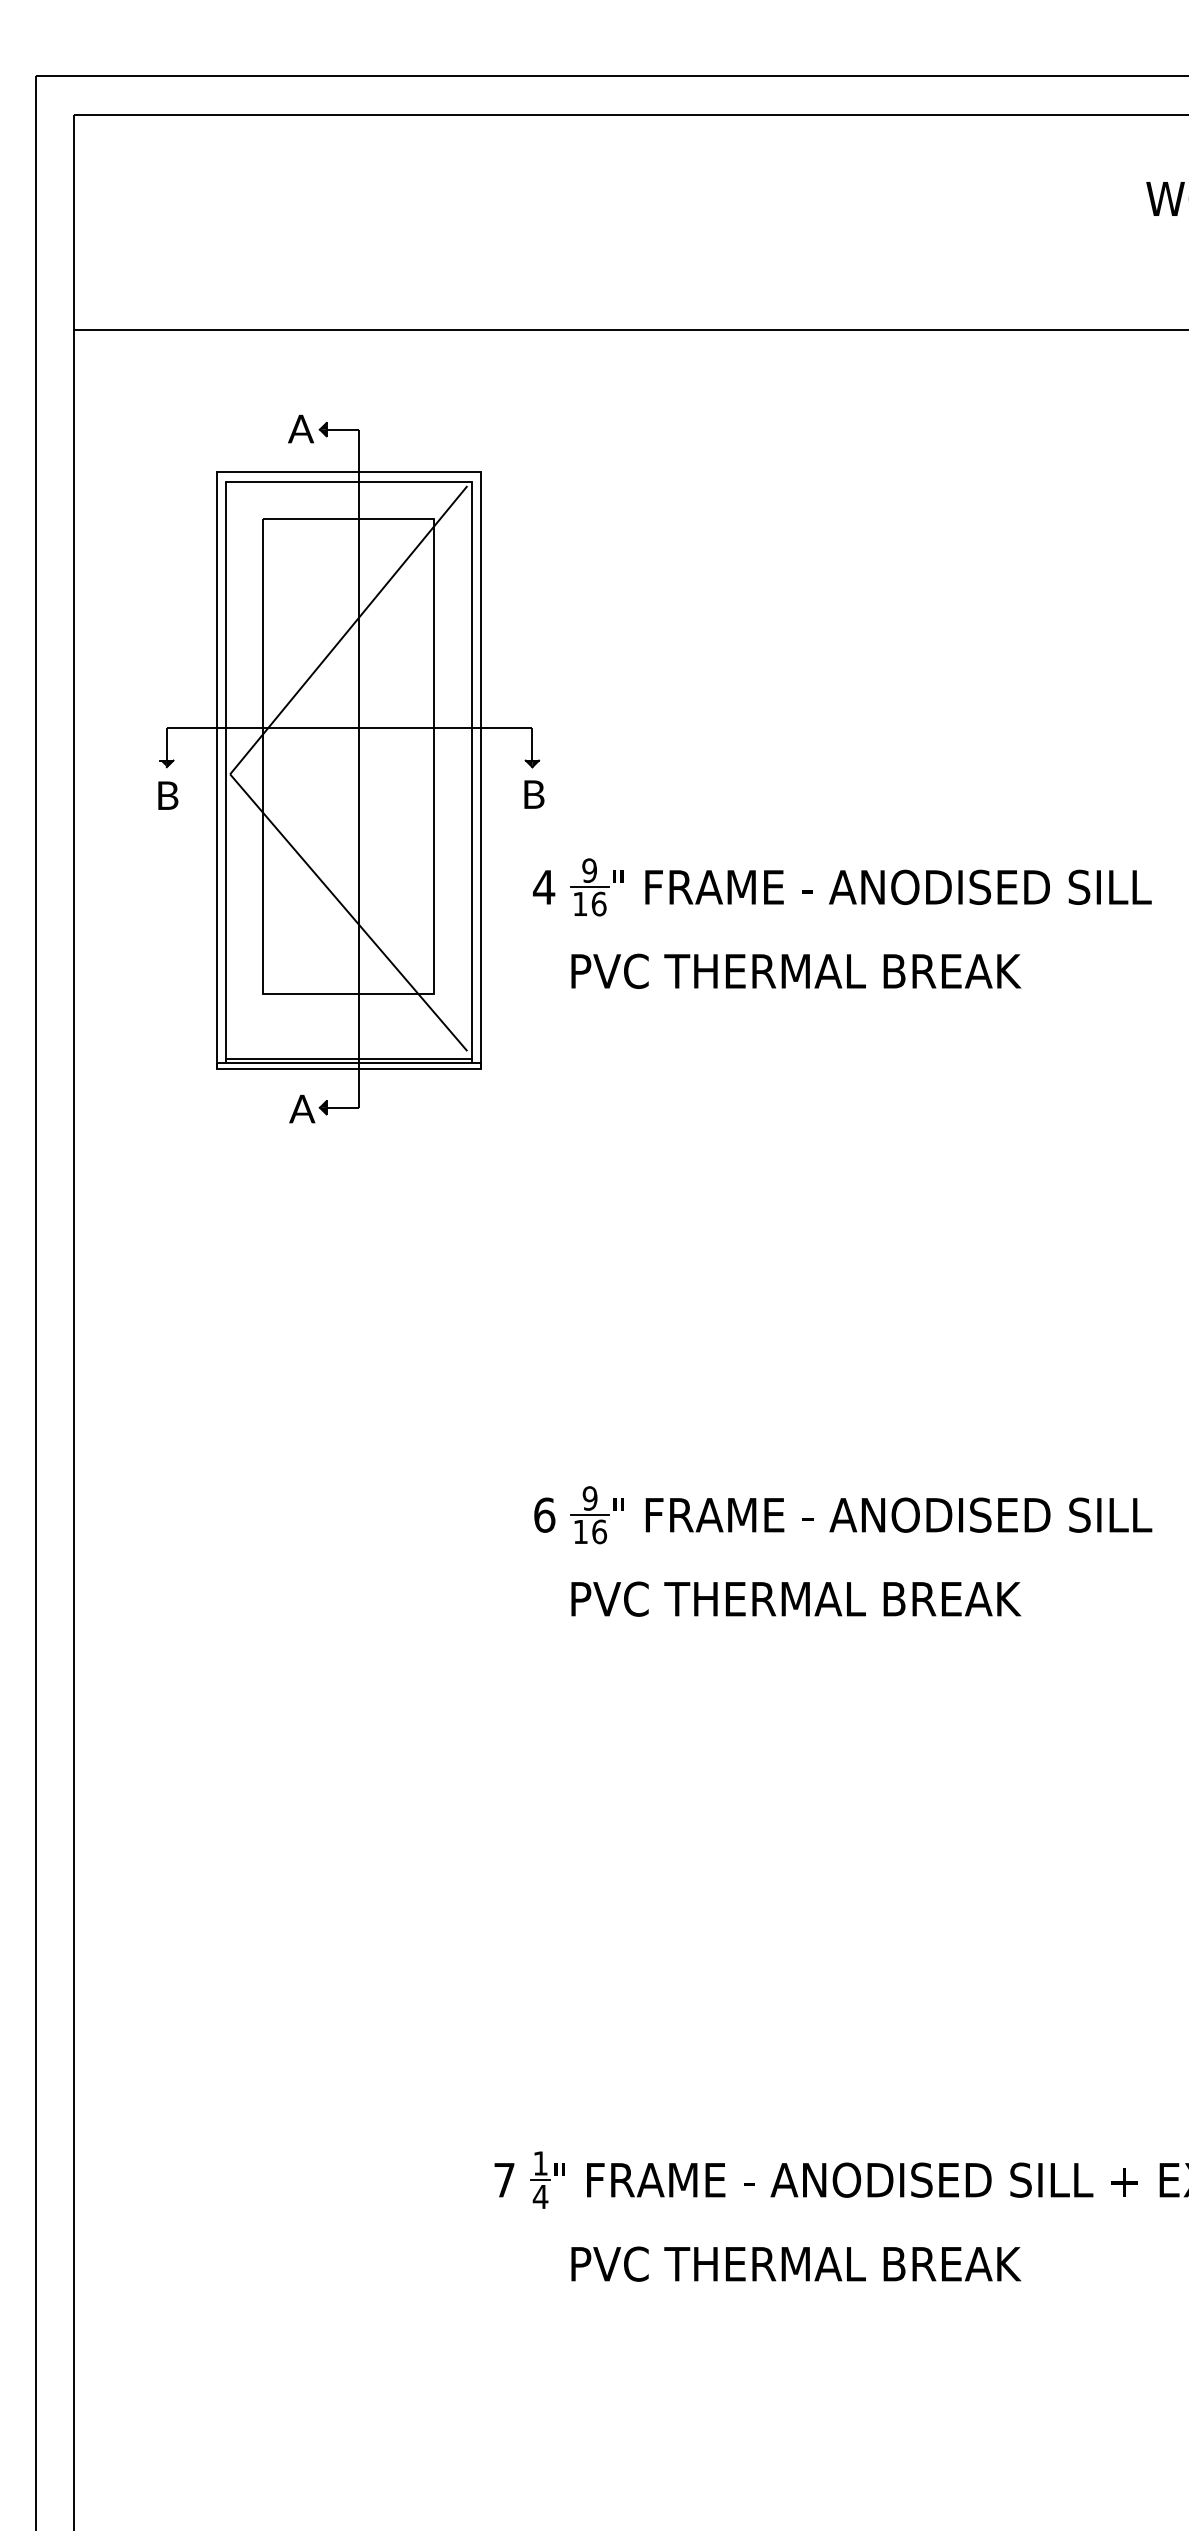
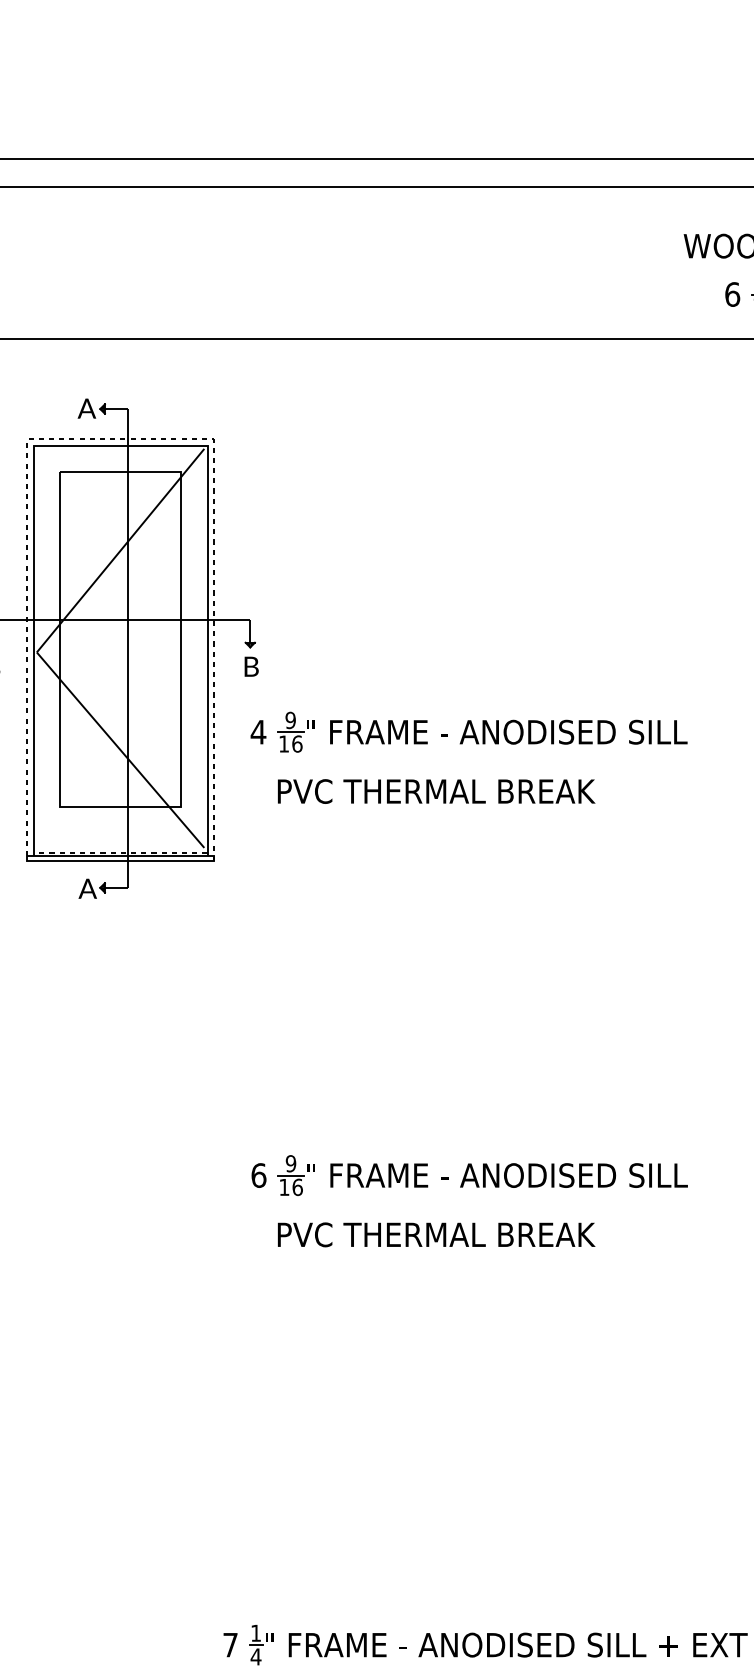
line: (348, 472) -> (120, 439), solid -> dashed
line: (348, 1058) -> (120, 853), solid -> dashed

